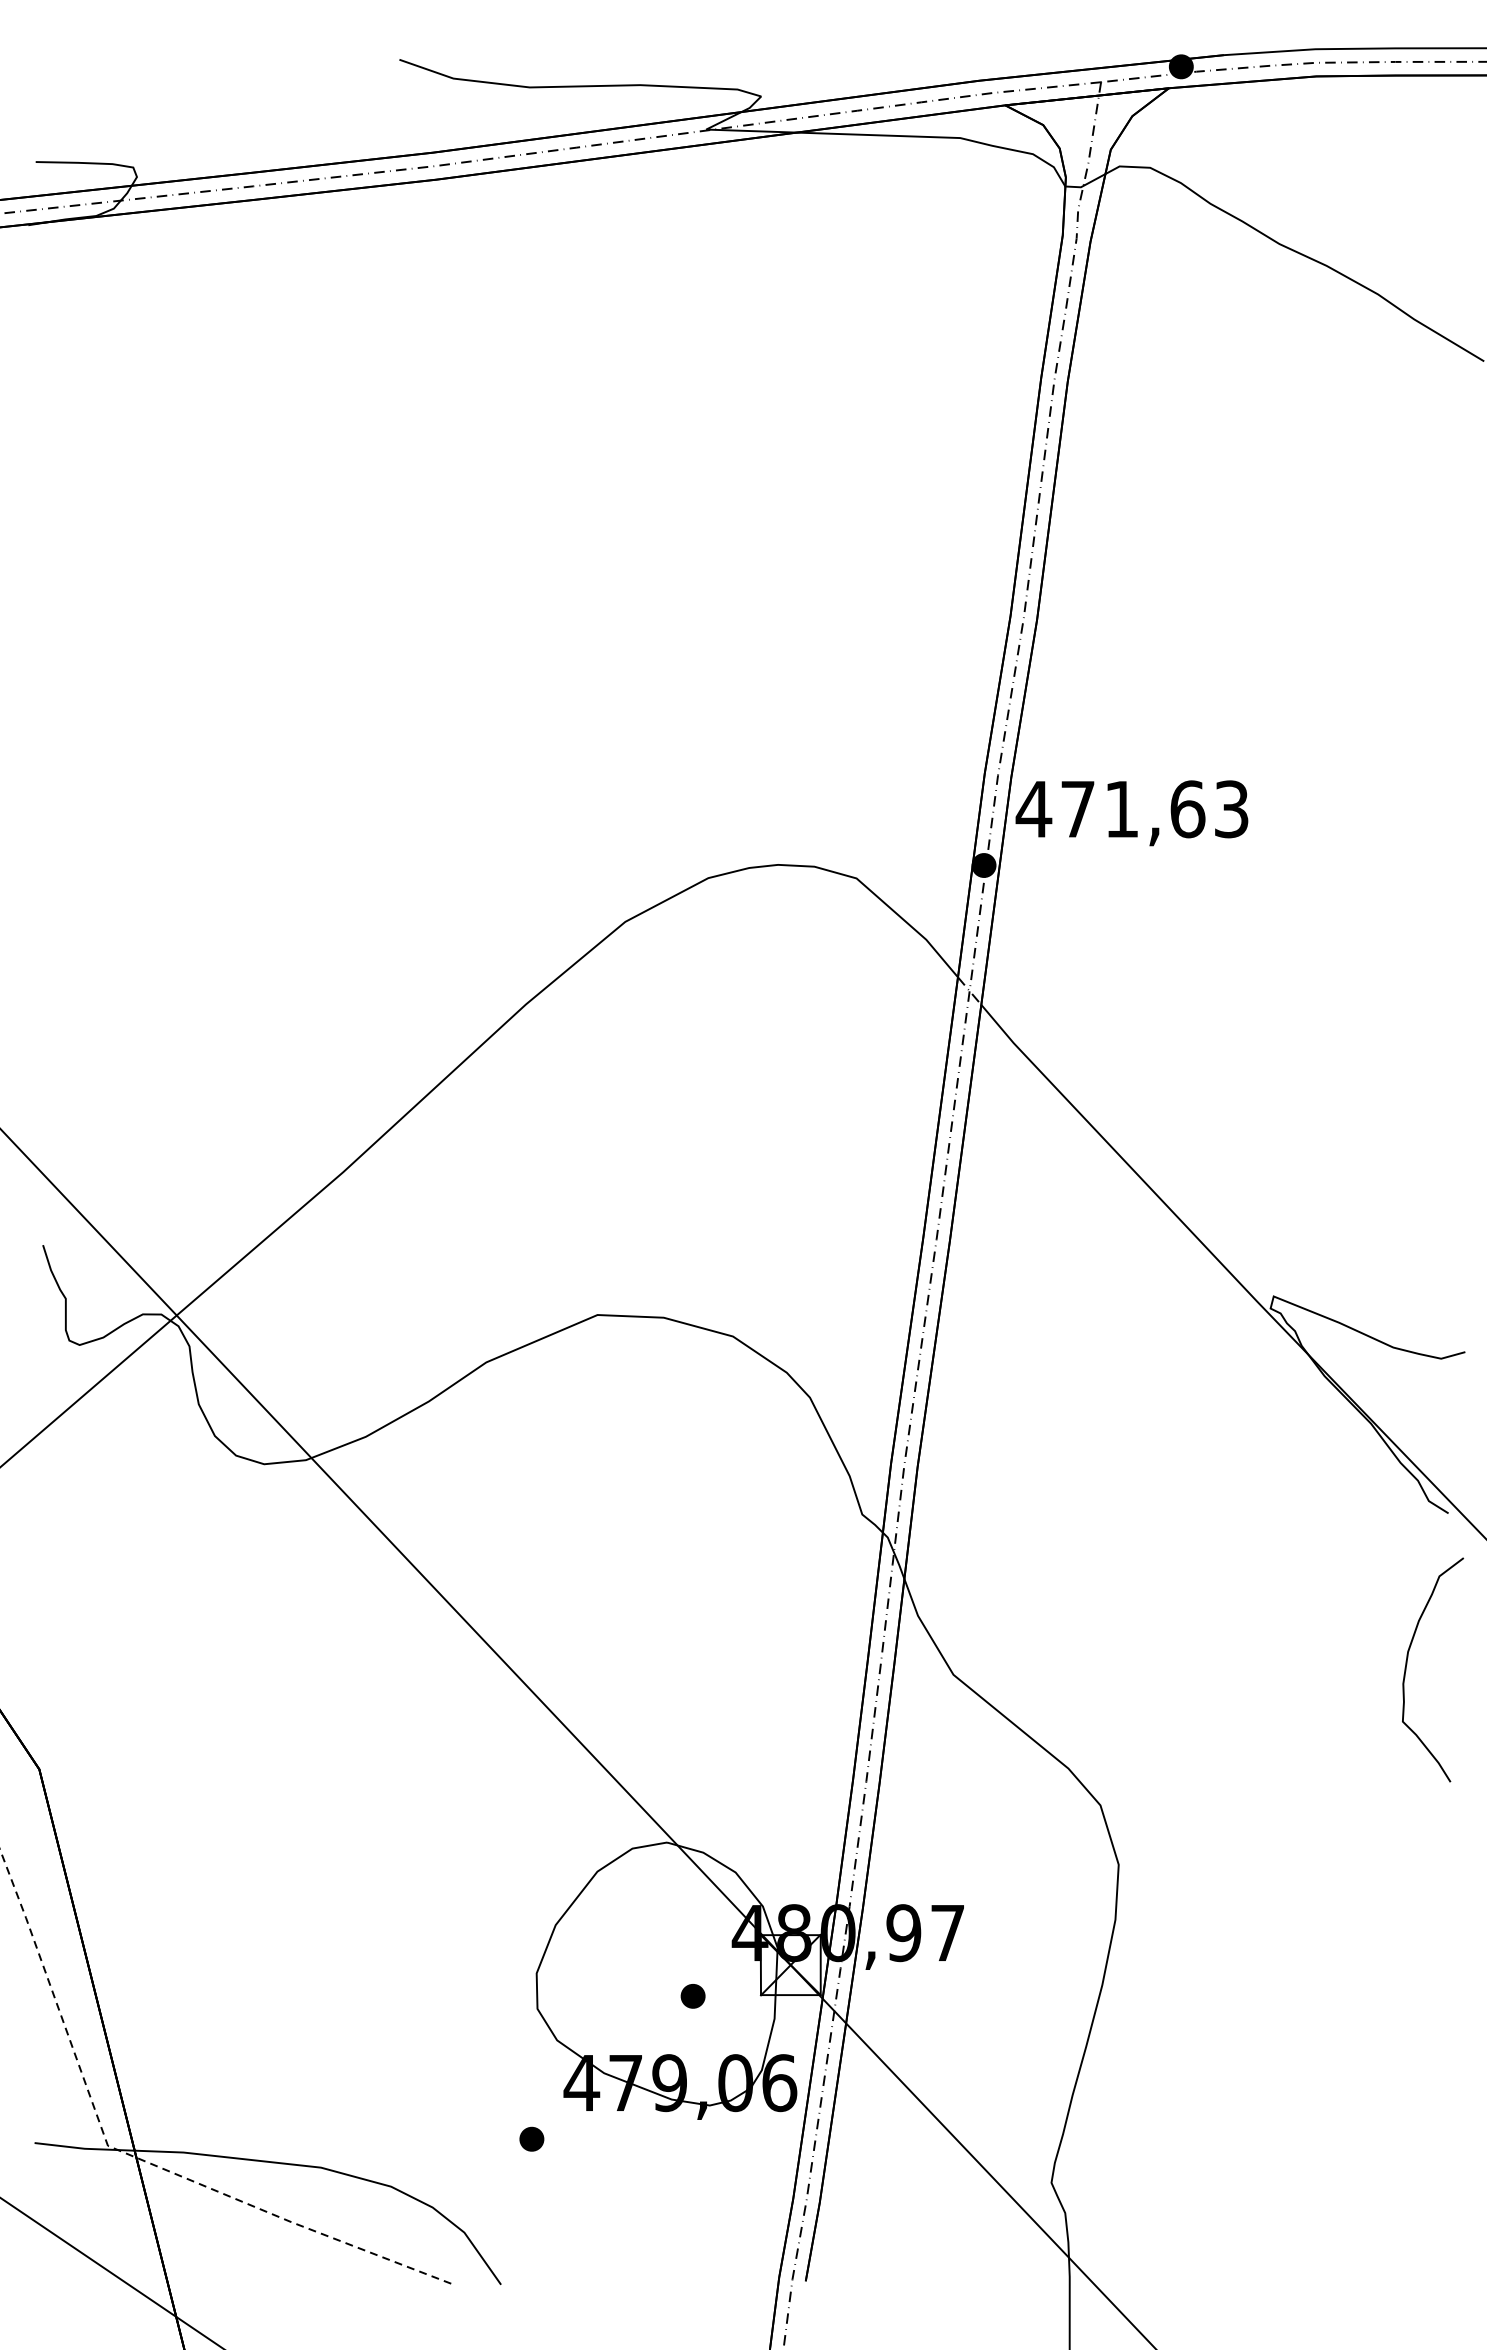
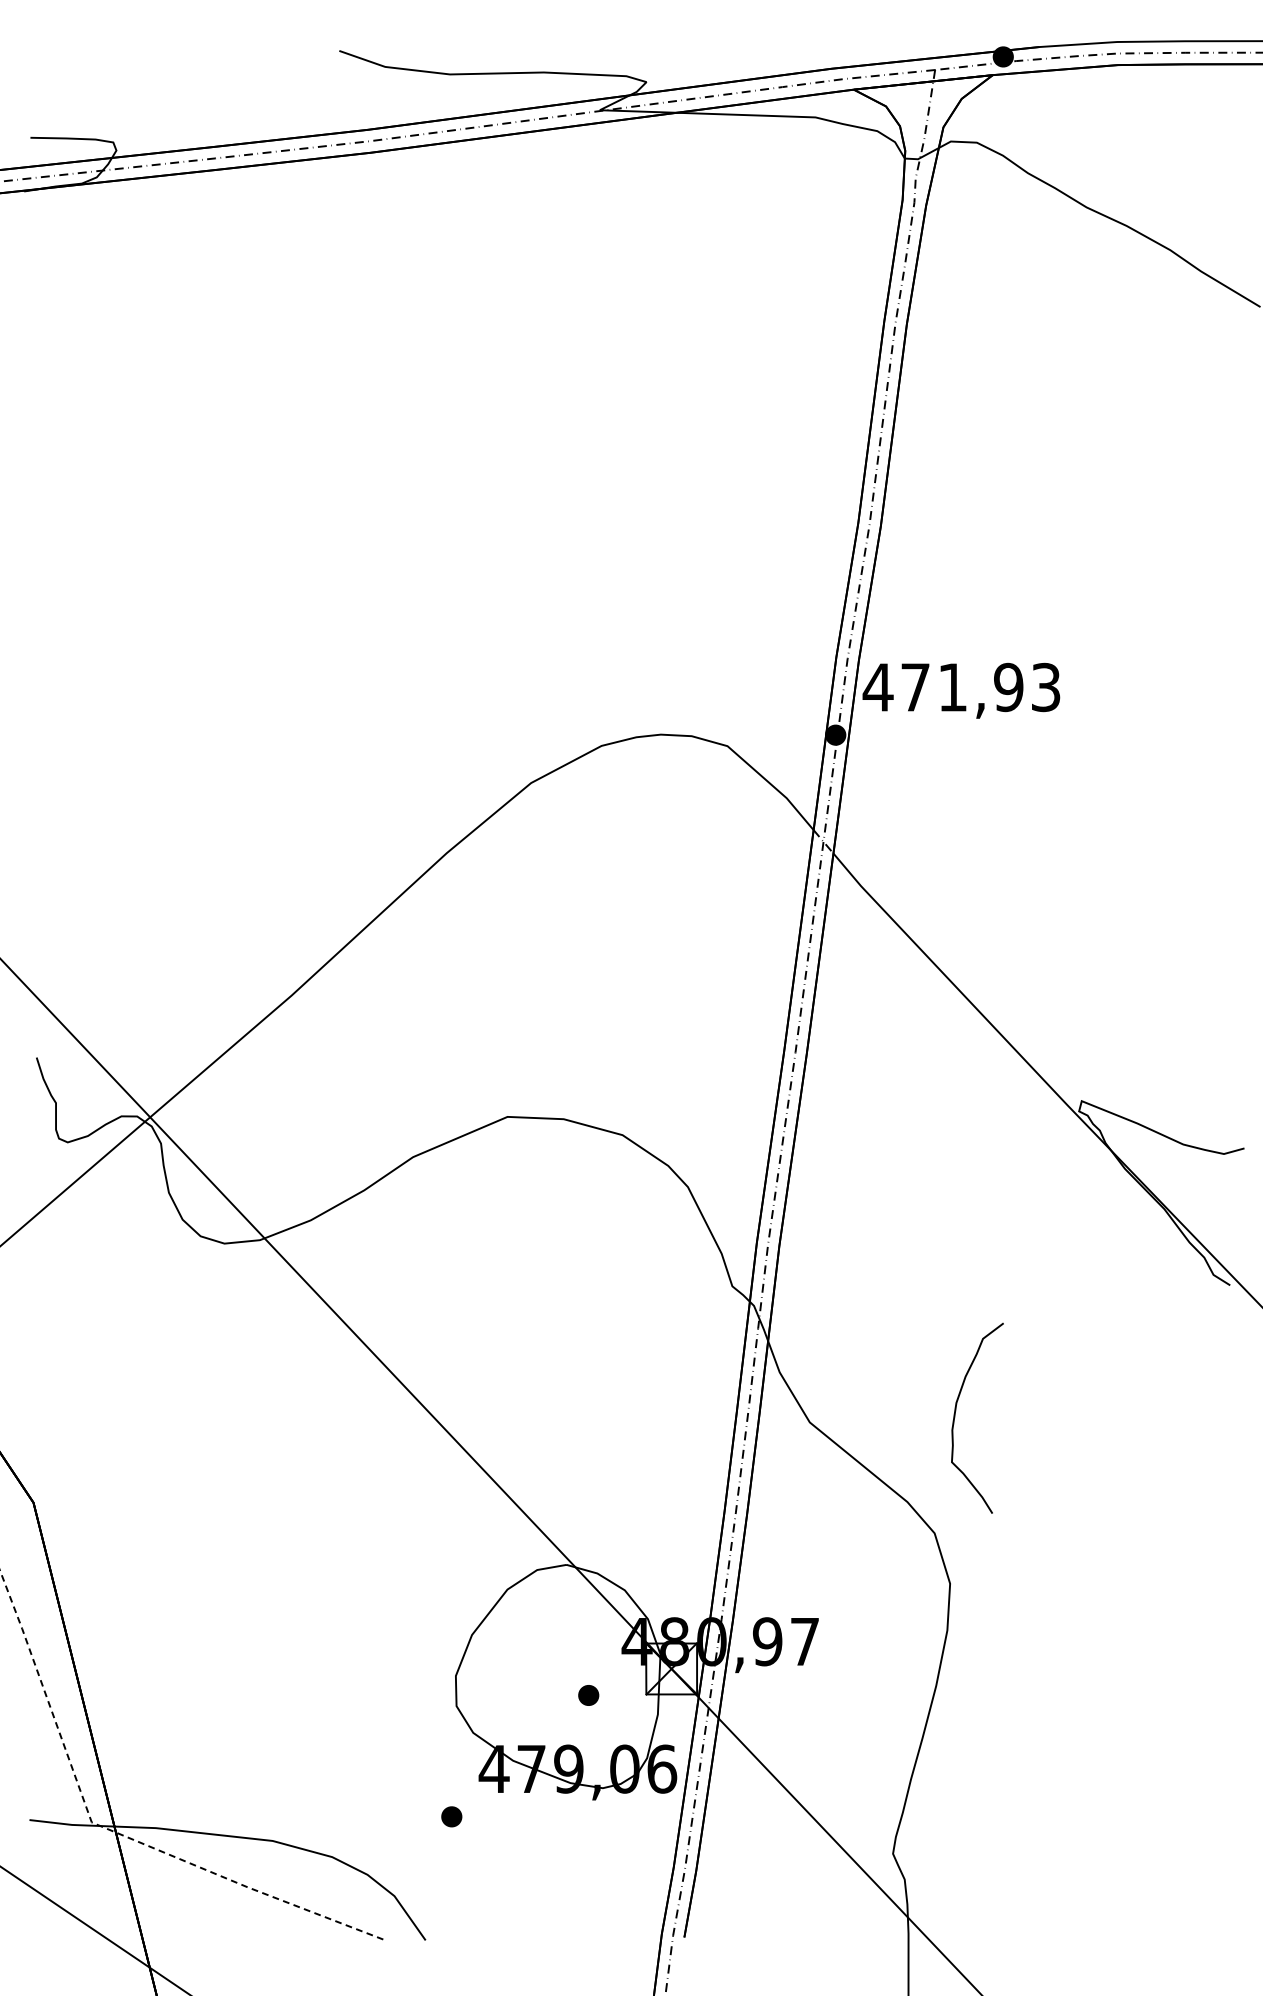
text: (1187, 809) -> (1008, 687), 471,63 -> 471,93
curve: (1407, 1664) -> (955, 1413), moved

